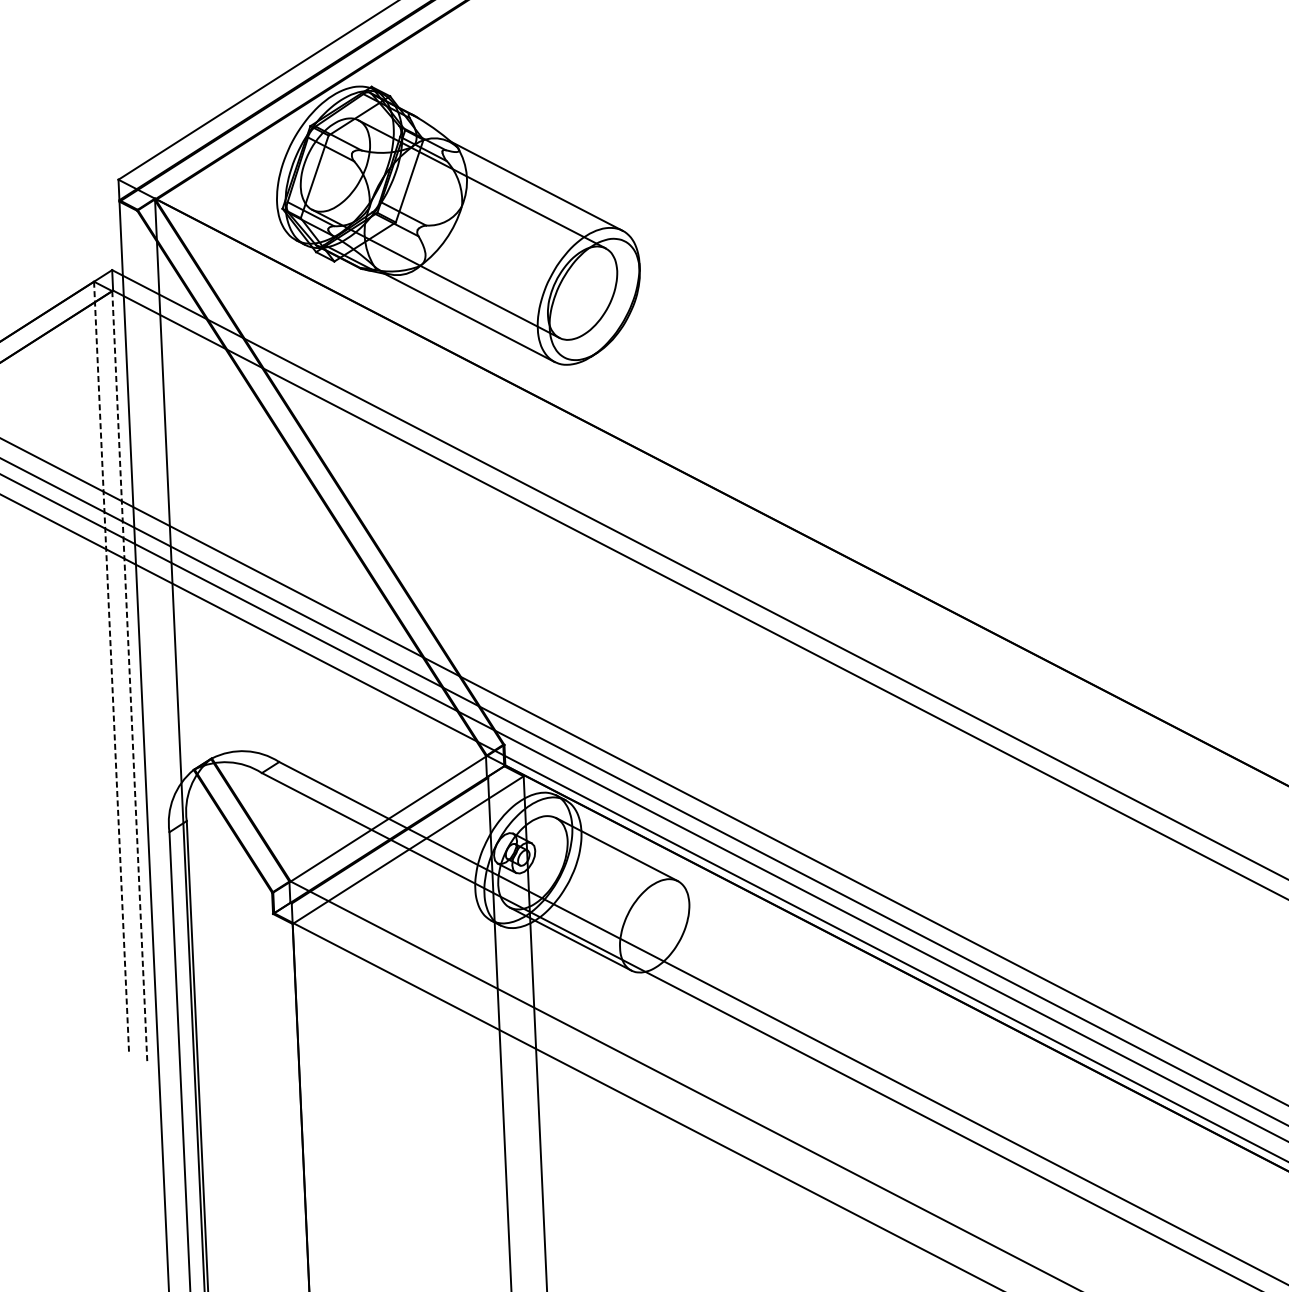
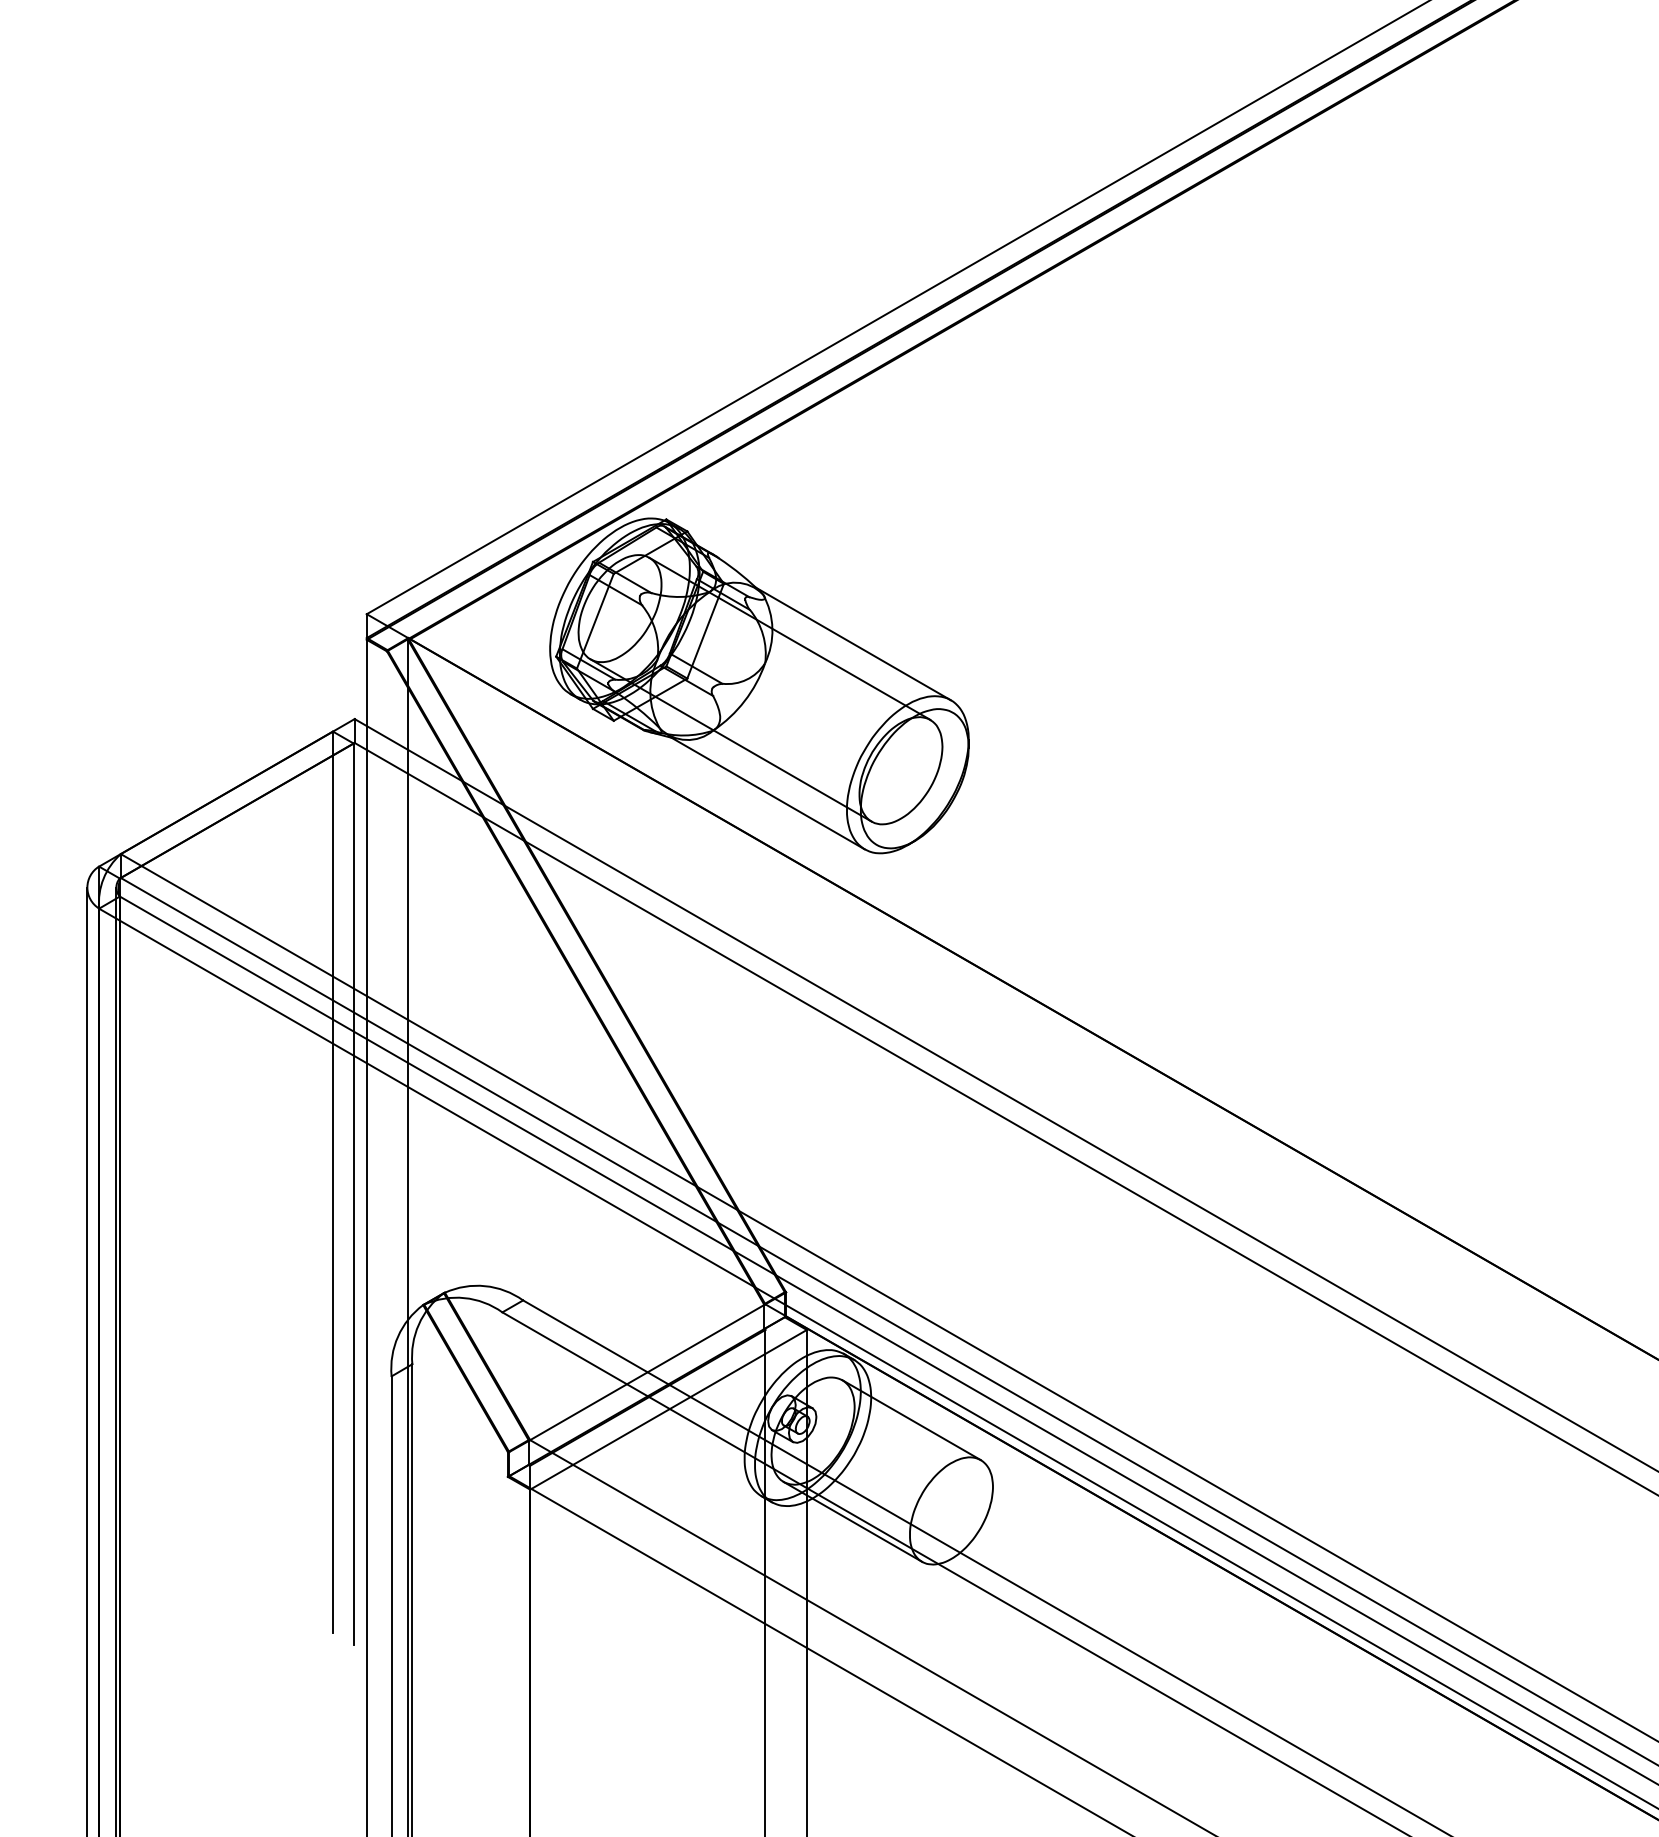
line: (111, 668) -> (332, 1182), dashed -> solid
line: (129, 677) -> (353, 1194), dashed -> solid

